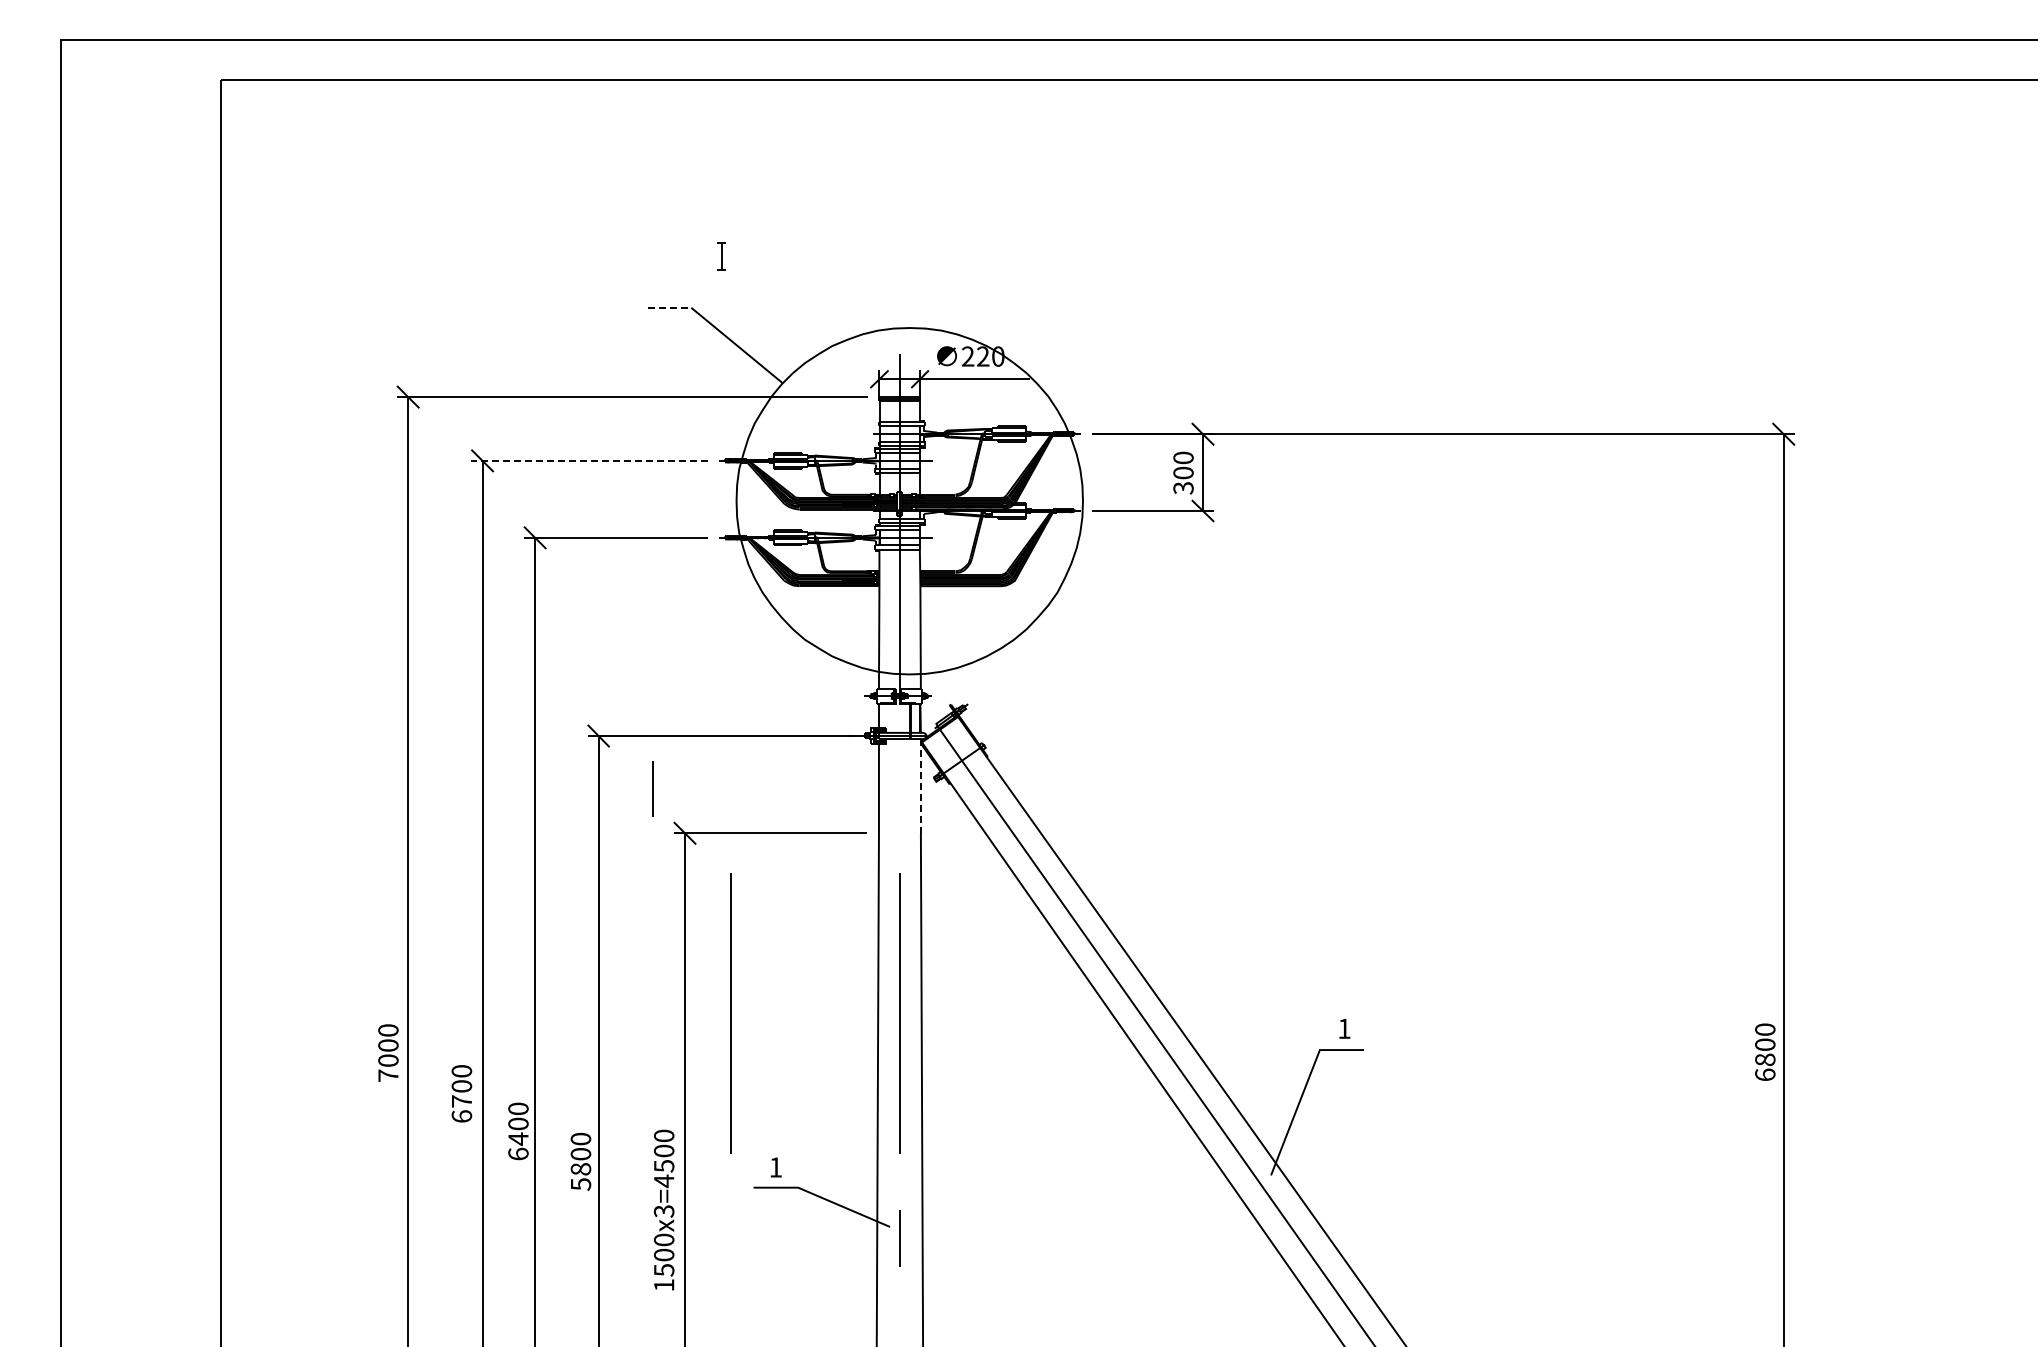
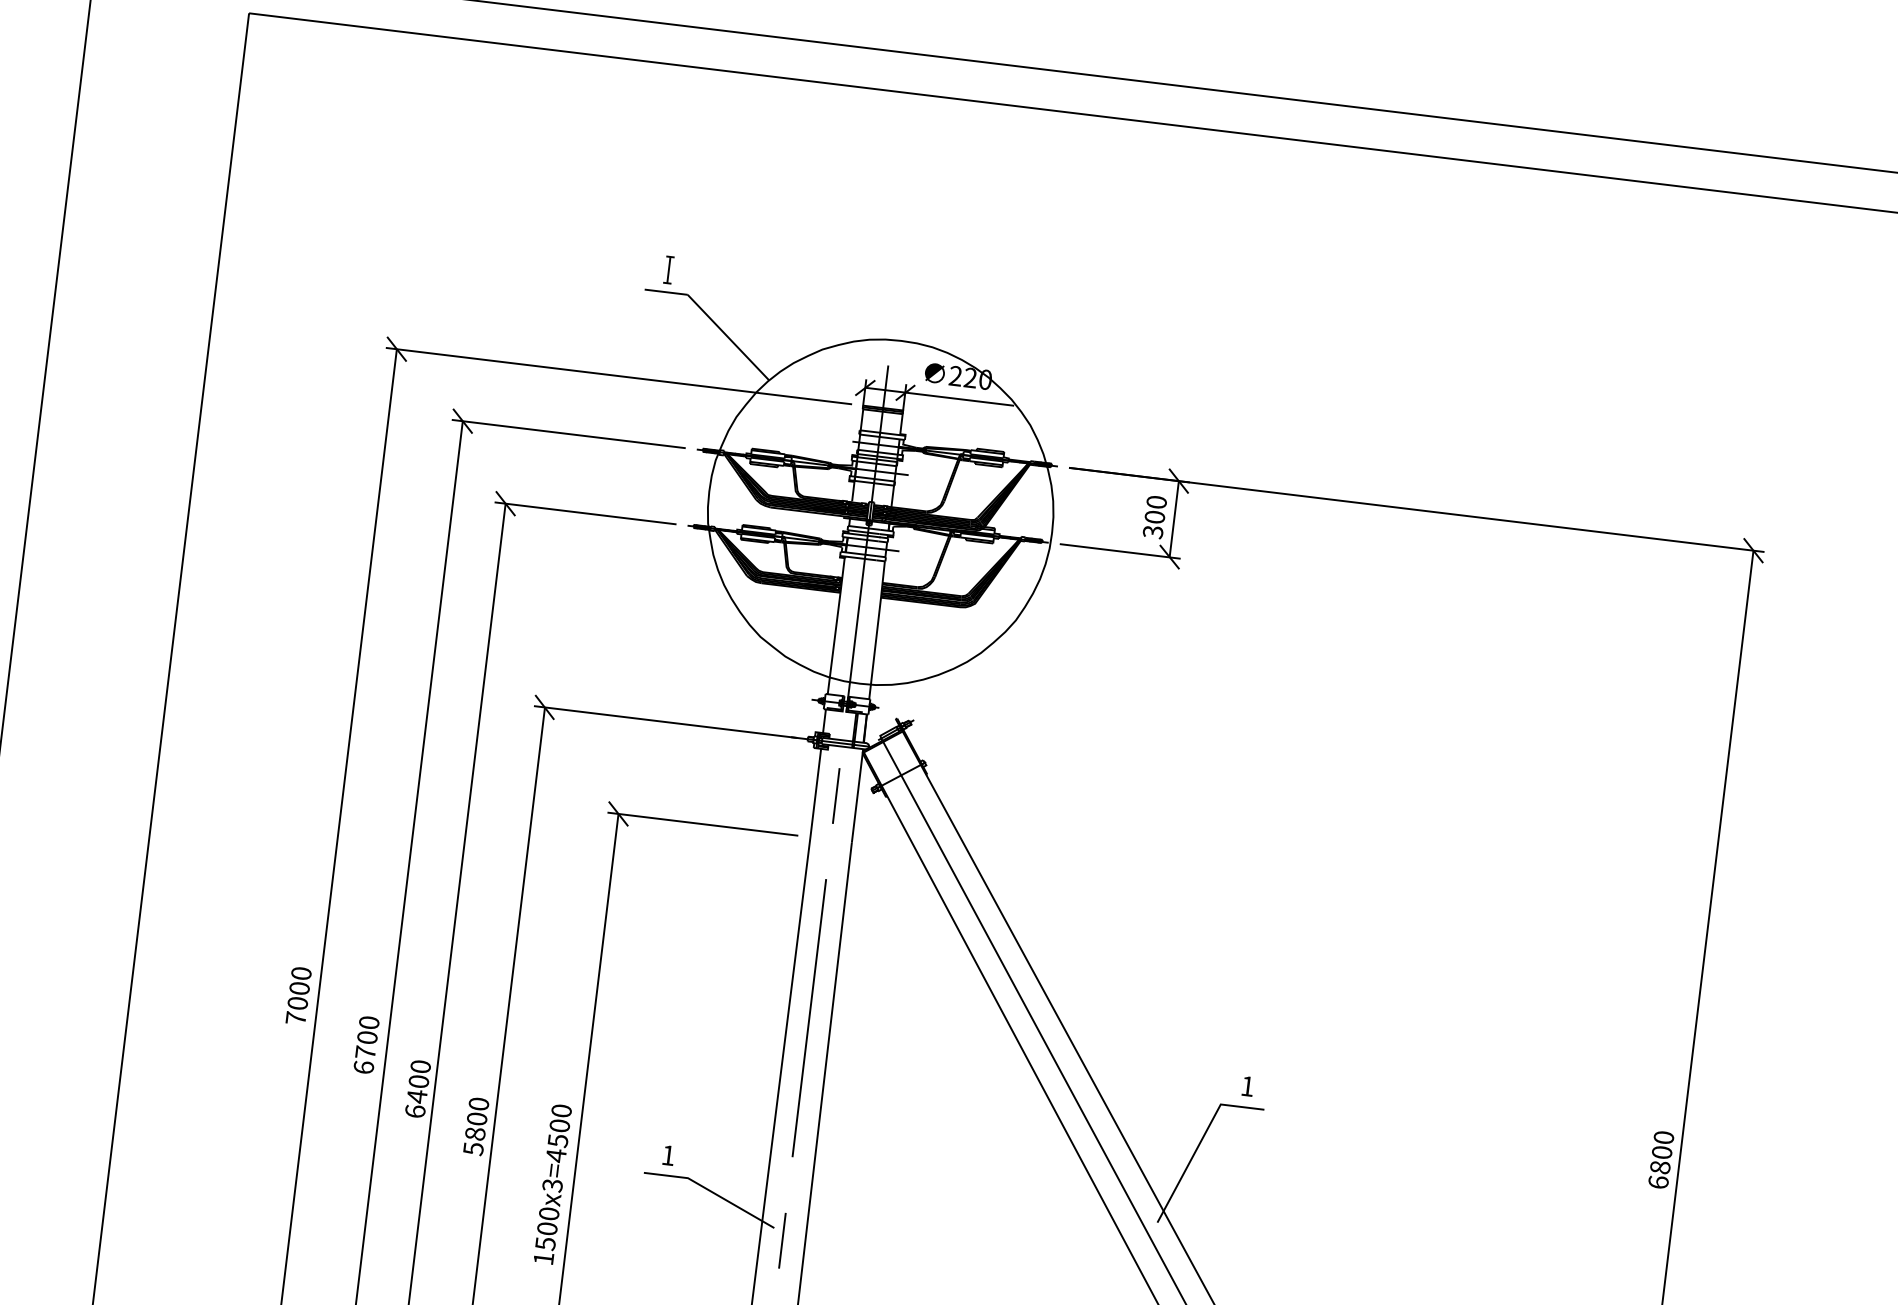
part: (721, 256) -> (668, 270), moved
line: (669, 307) -> (666, 291), dashed -> solid
line: (589, 460) -> (568, 433), dashed -> solid
line: (920, 786) -> (857, 795), dashed -> solid
line: (652, 788) -> (836, 795), moved
line: (730, 1013) -> (641, 997), removed

